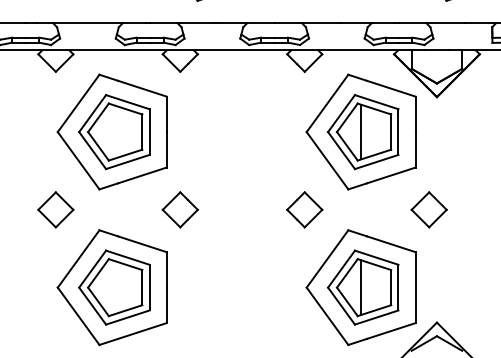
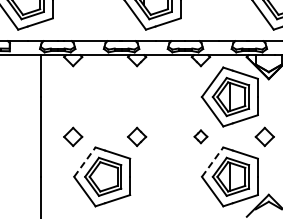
part: (112, 131) -> (102, 96), removed
part: (303, 208) -> (200, 136), size x0.7
line: (79, 257) -> (85, 161), solid -> dashed
line: (327, 257) -> (212, 161), solid -> dashed

